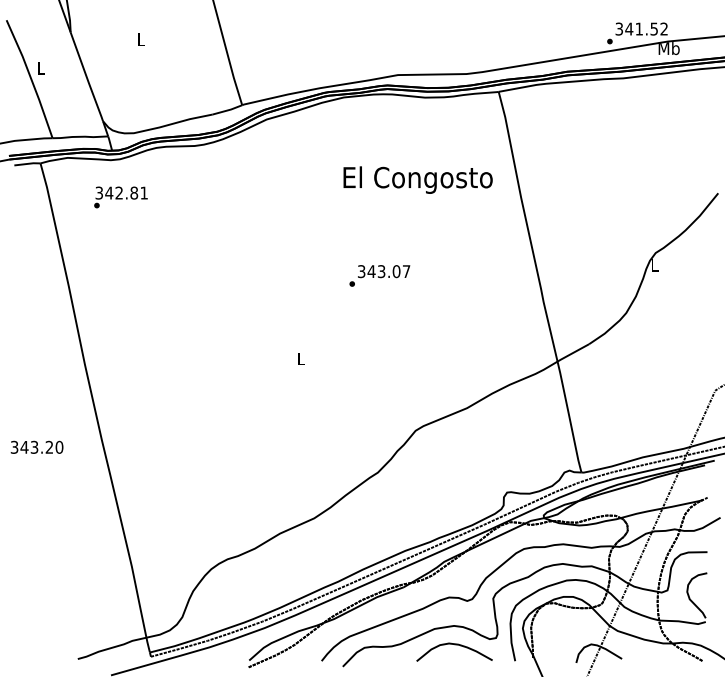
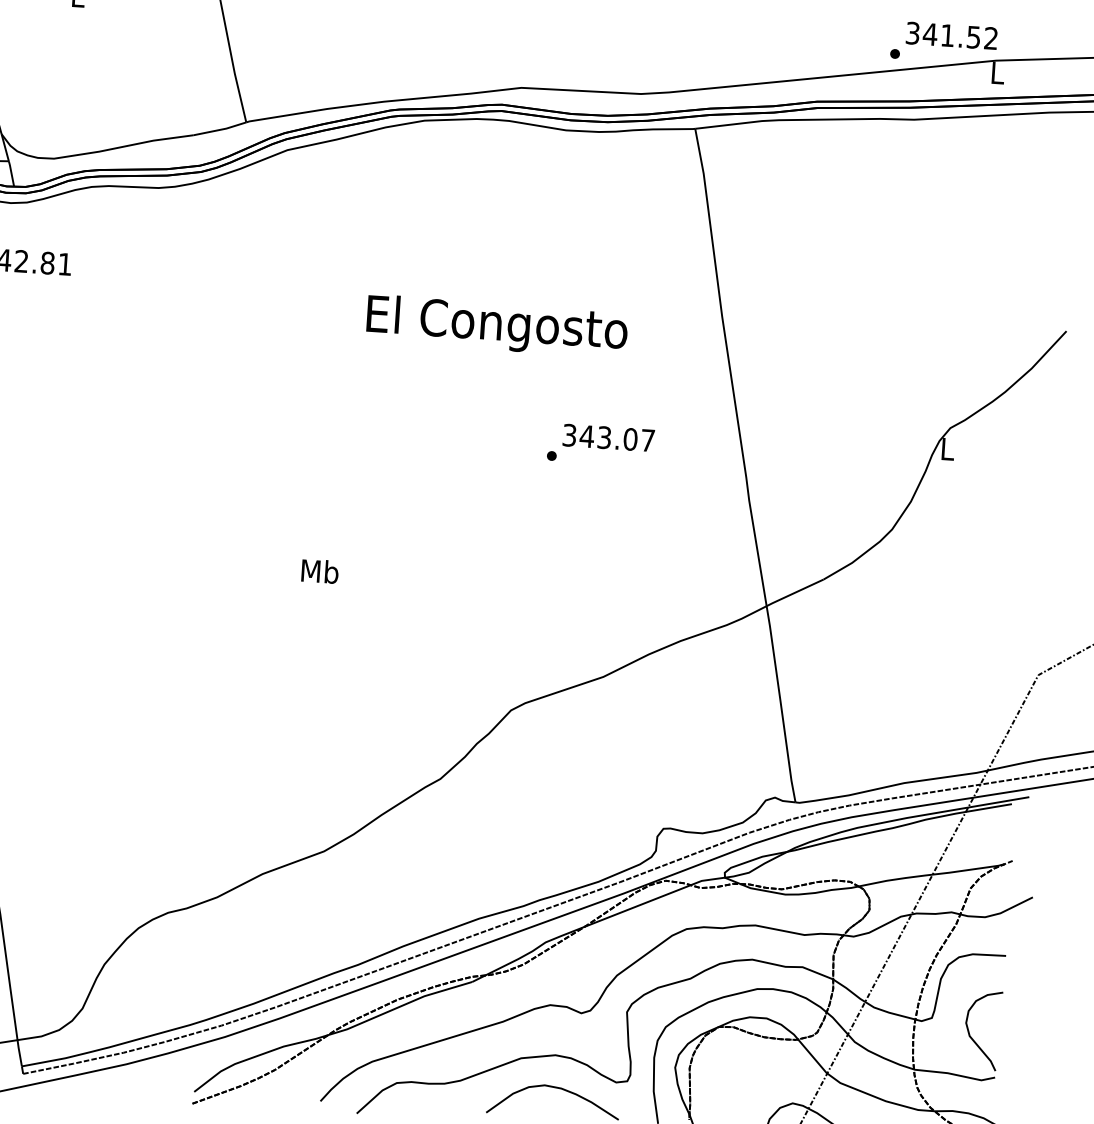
text: (668, 48) -> (996, 72), Mb -> L
text: (417, 179) -> (496, 325), moved
text: (379, 275) -> (600, 444), moved
text: (300, 358) -> (318, 570), L -> Mb

